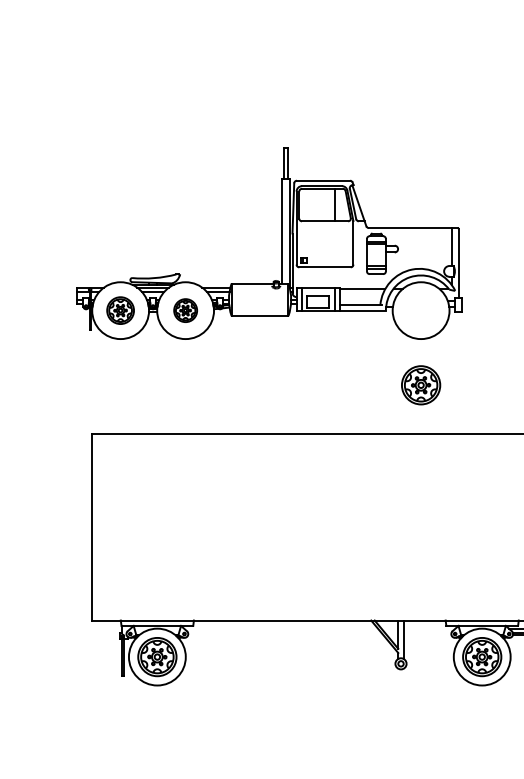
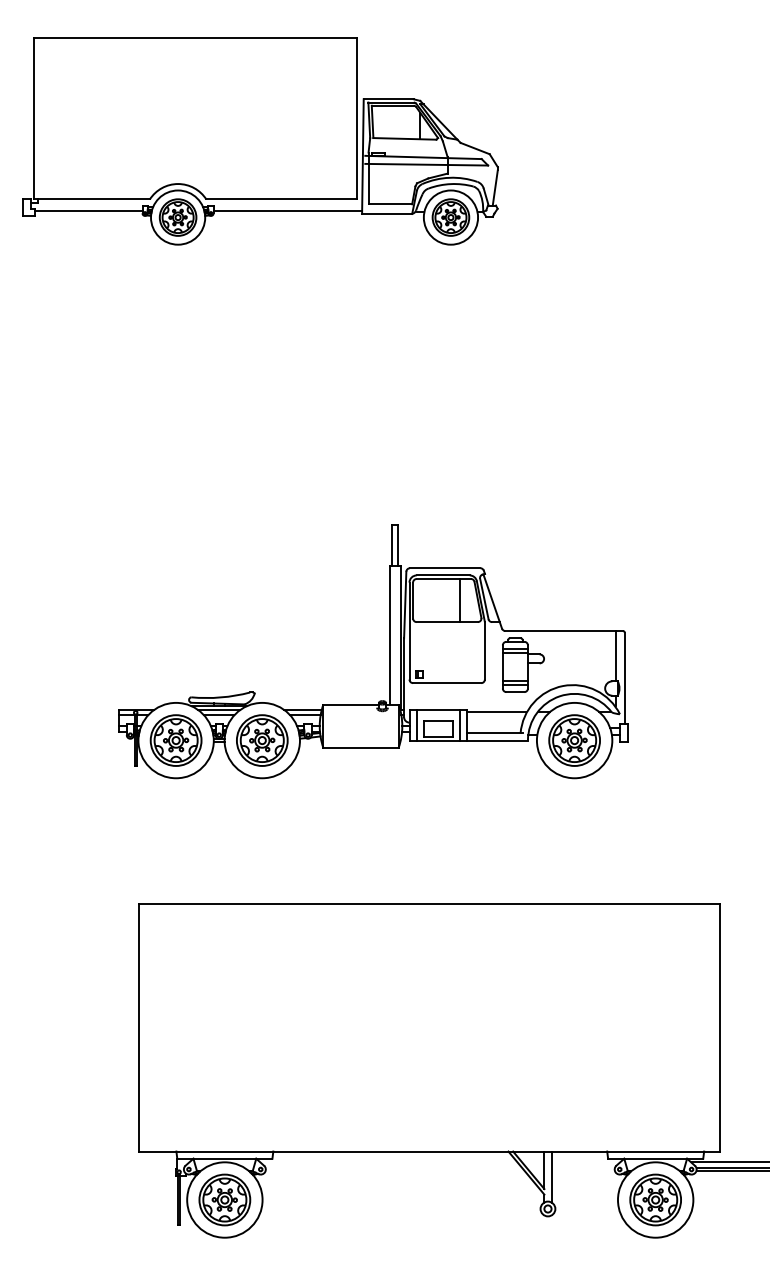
part: (120, 310) -> (175, 740), size x1.43
part: (185, 310) -> (262, 740), size x1.67
part: (421, 385) -> (574, 740), moved

